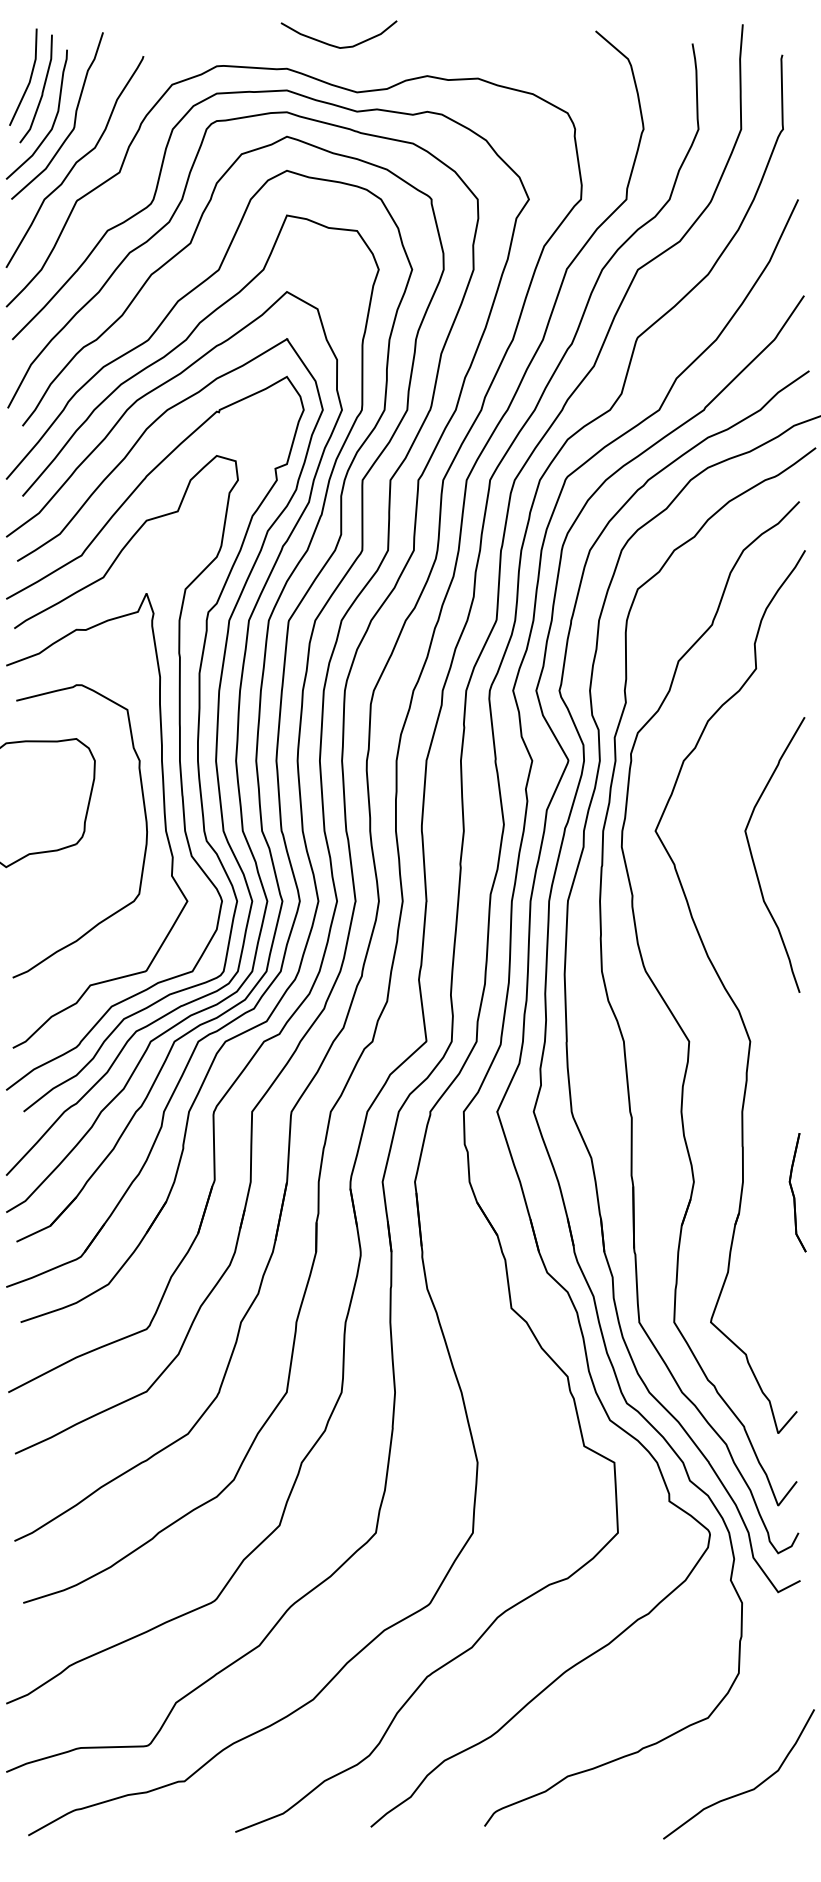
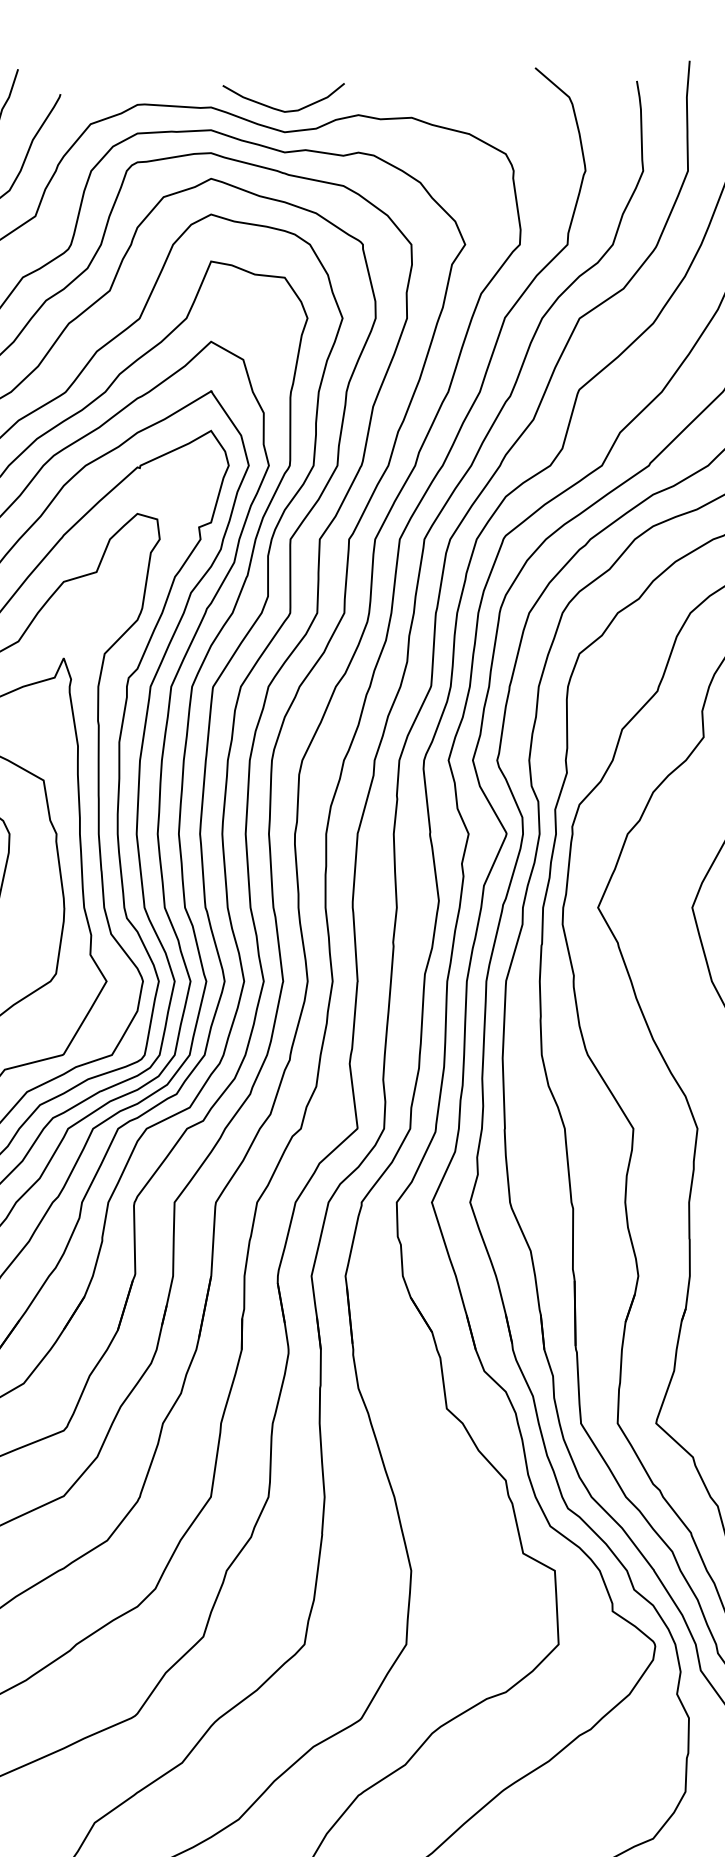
curve: (335, 45) -> (279, 109), moved

